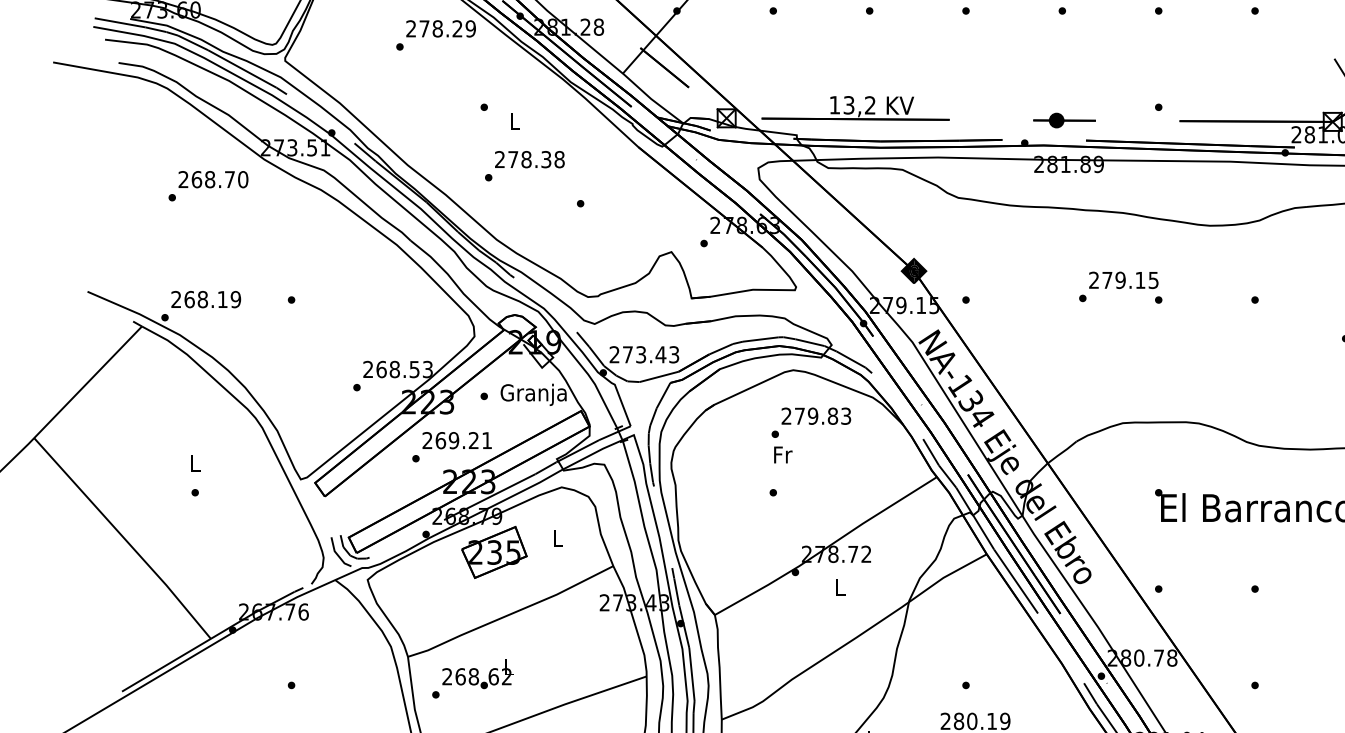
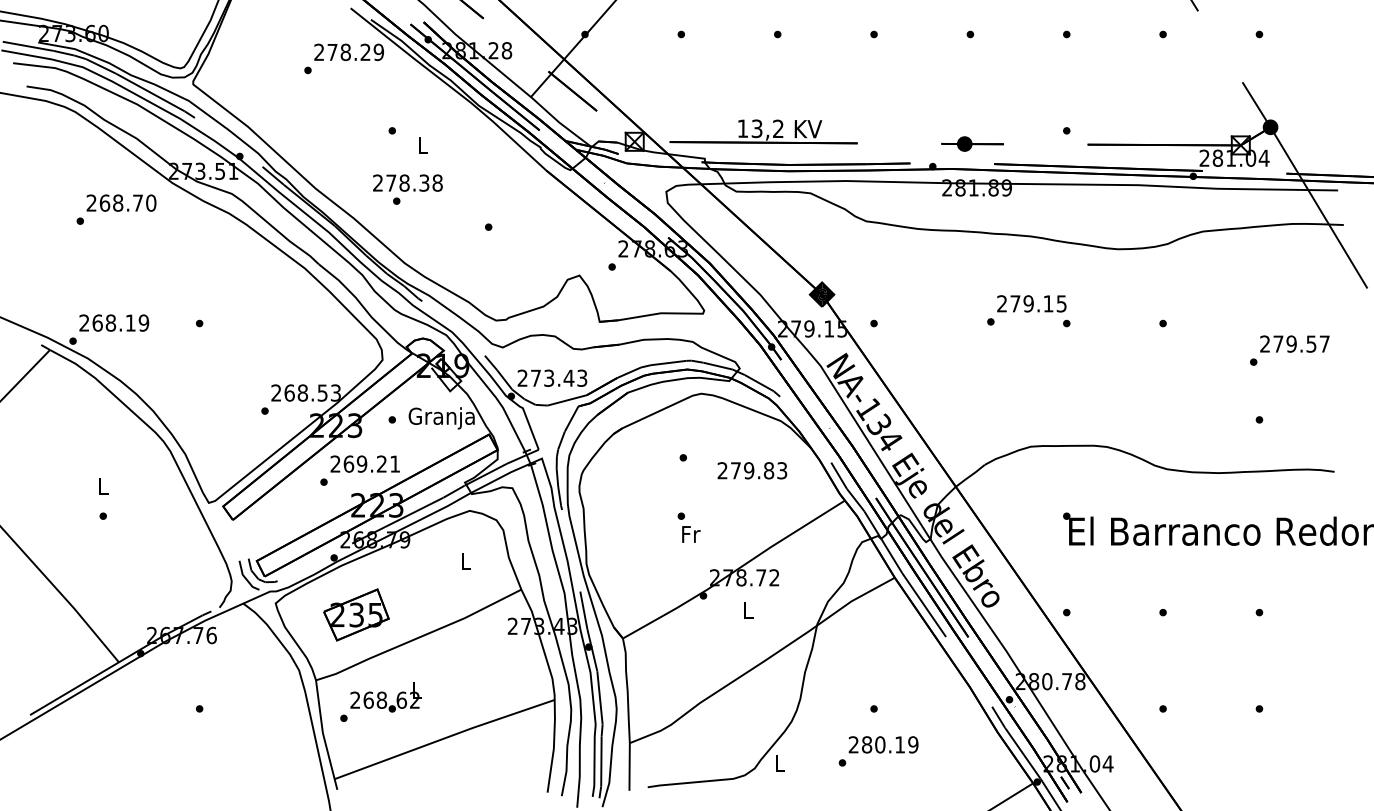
text: (529, 159) -> (407, 182), moved
text: (816, 416) -> (752, 470), moved
text: (783, 455) -> (691, 534), moved
part: (494, 552) -> (356, 614), moved

